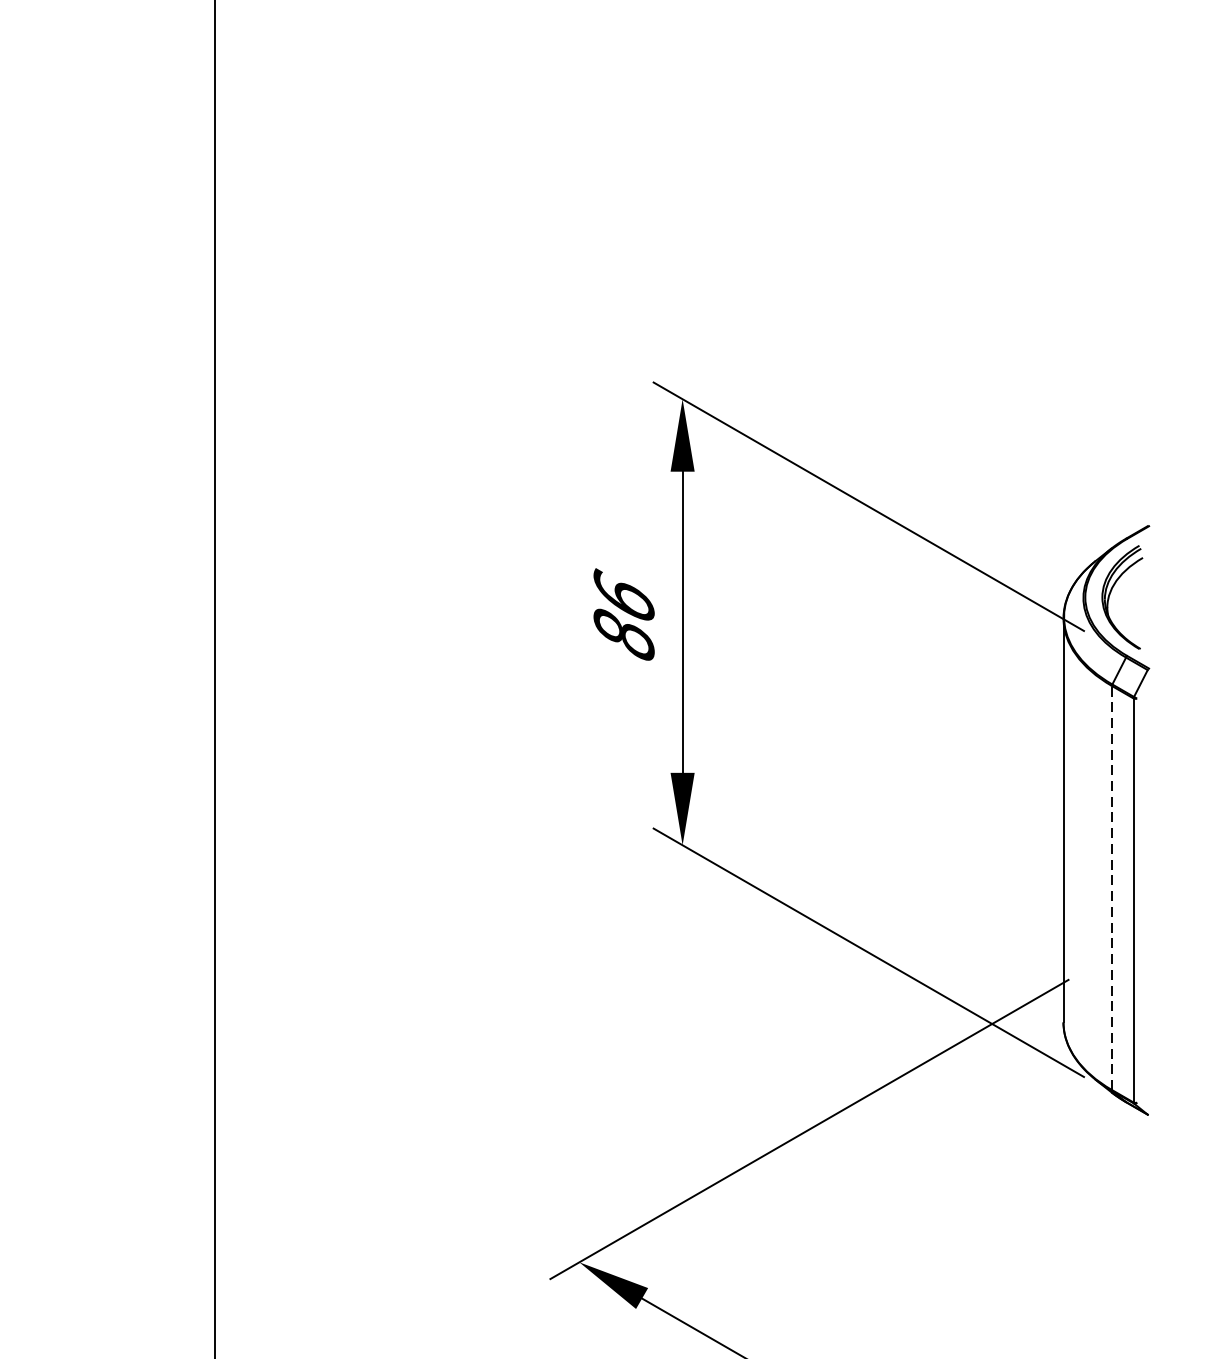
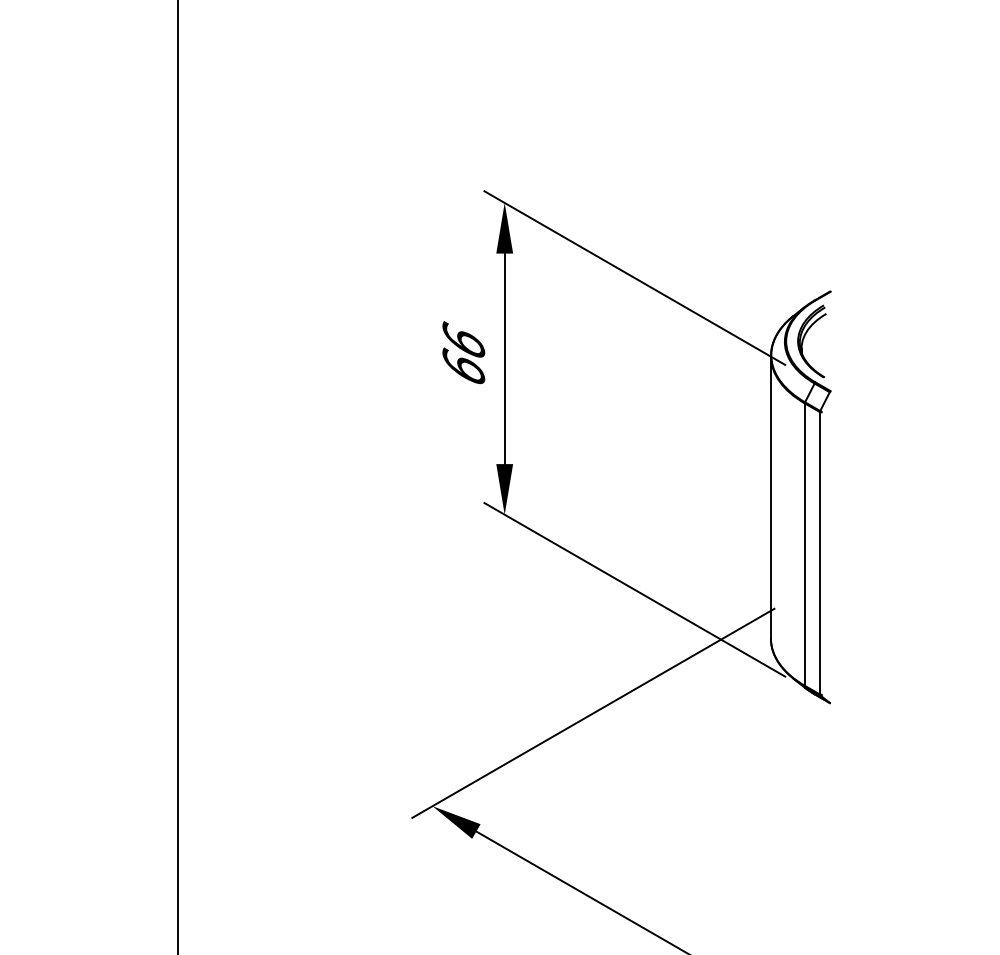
text: (623, 633) -> (463, 366), 86 -> 66
line: (1111, 887) -> (804, 544), dashed -> solid

